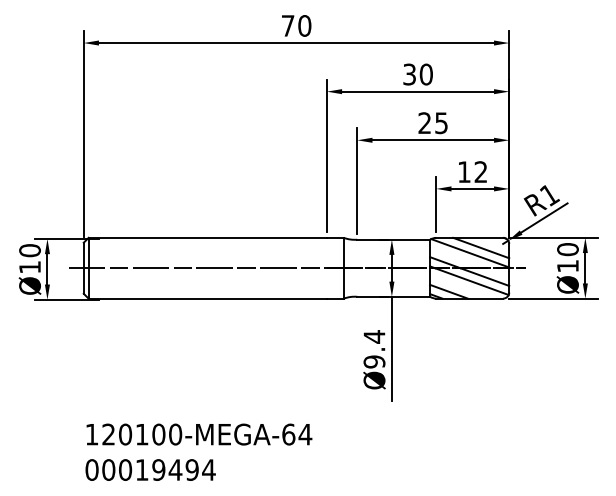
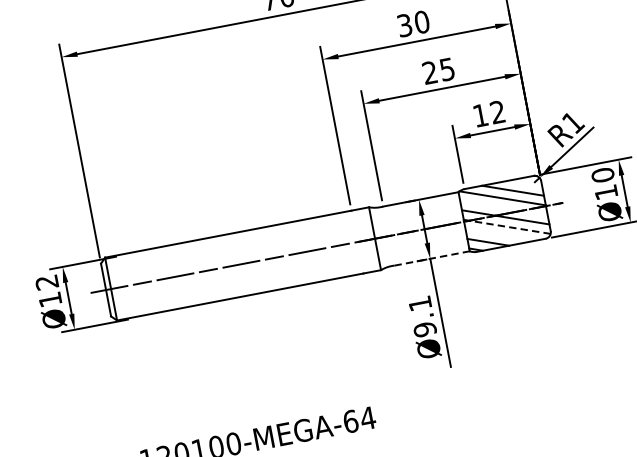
text: (29, 250) -> (46, 282), Ø10 -> Ø12
line: (471, 281) -> (509, 227), solid -> dashed
line: (394, 296) -> (432, 257), solid -> dashed
text: (374, 336) -> (420, 303), Ø9.4 -> Ø9.1

